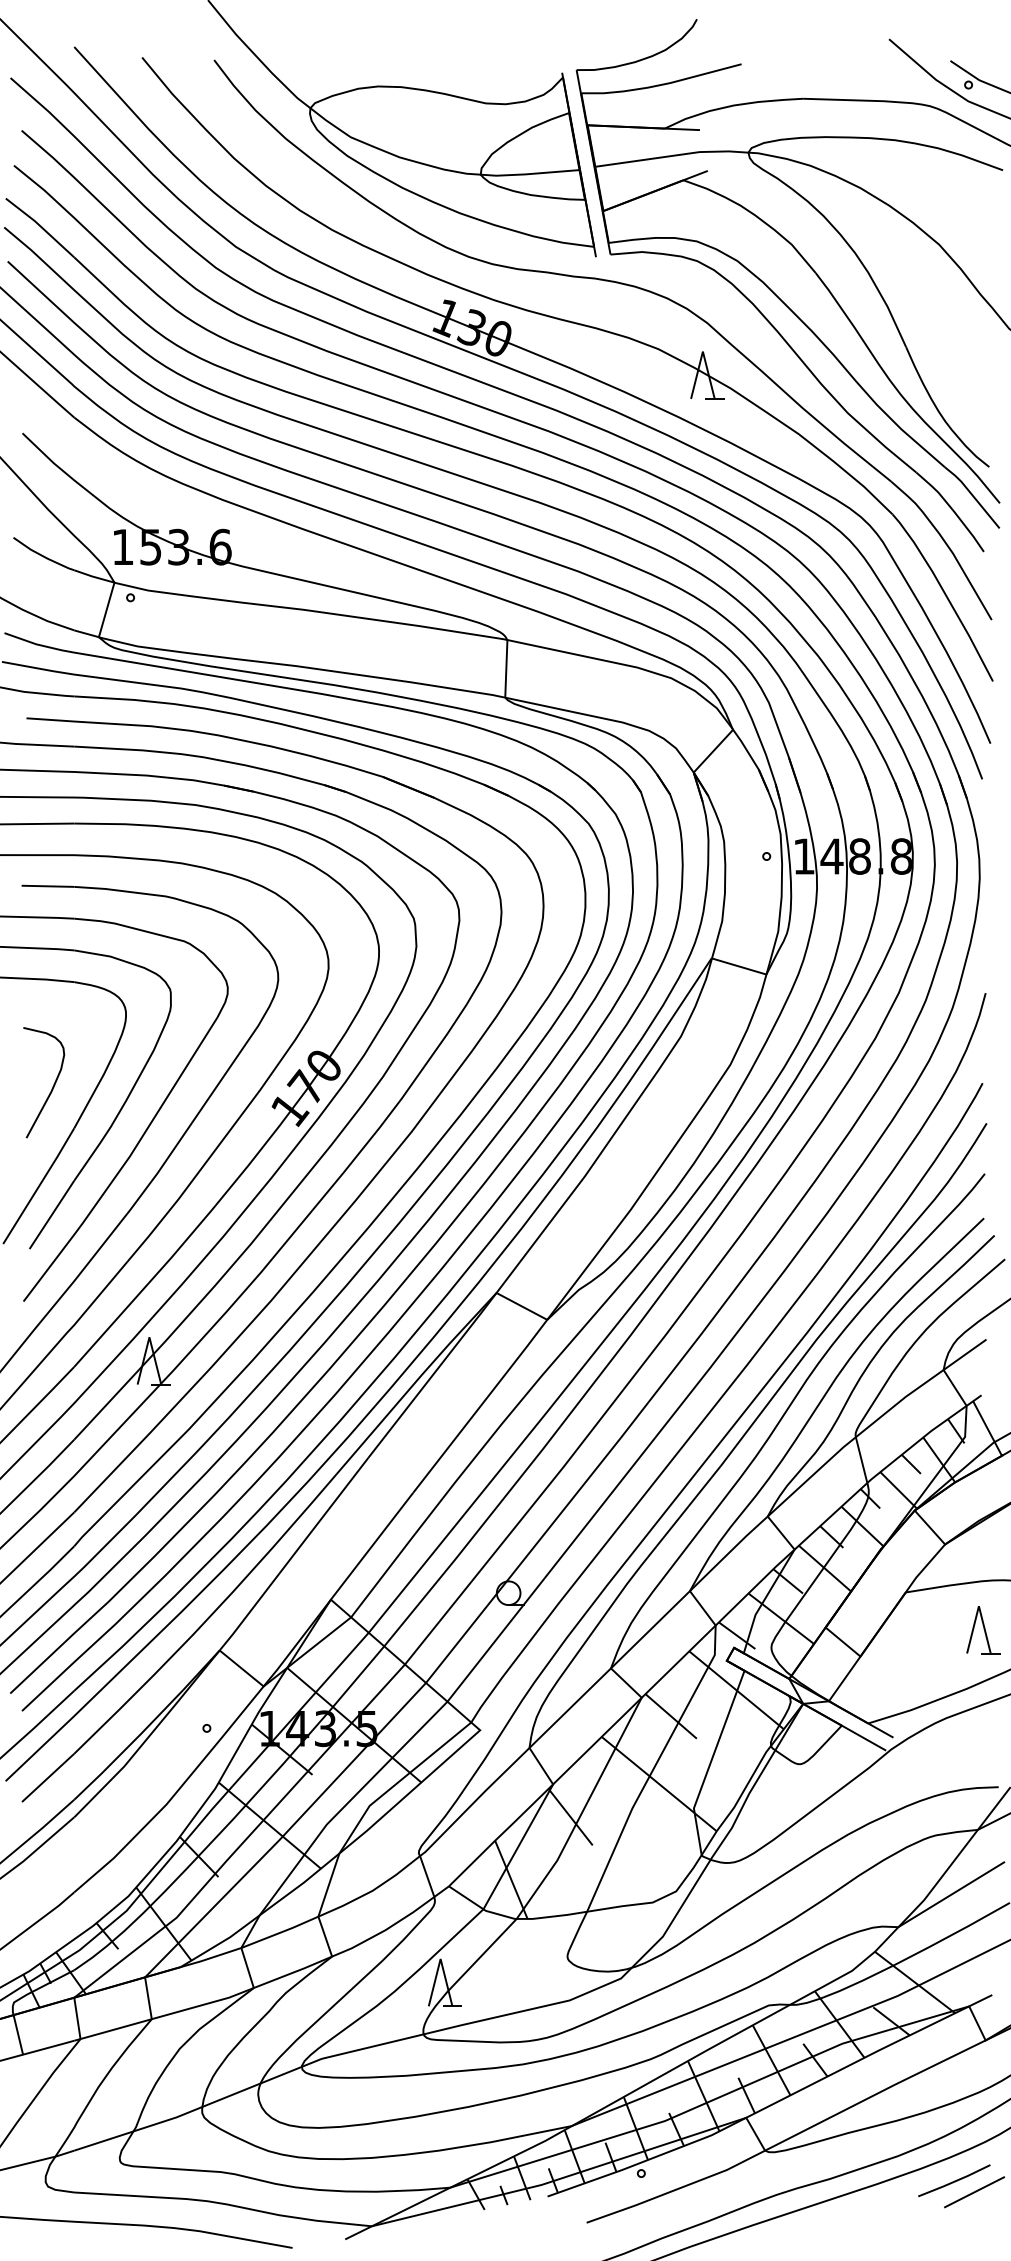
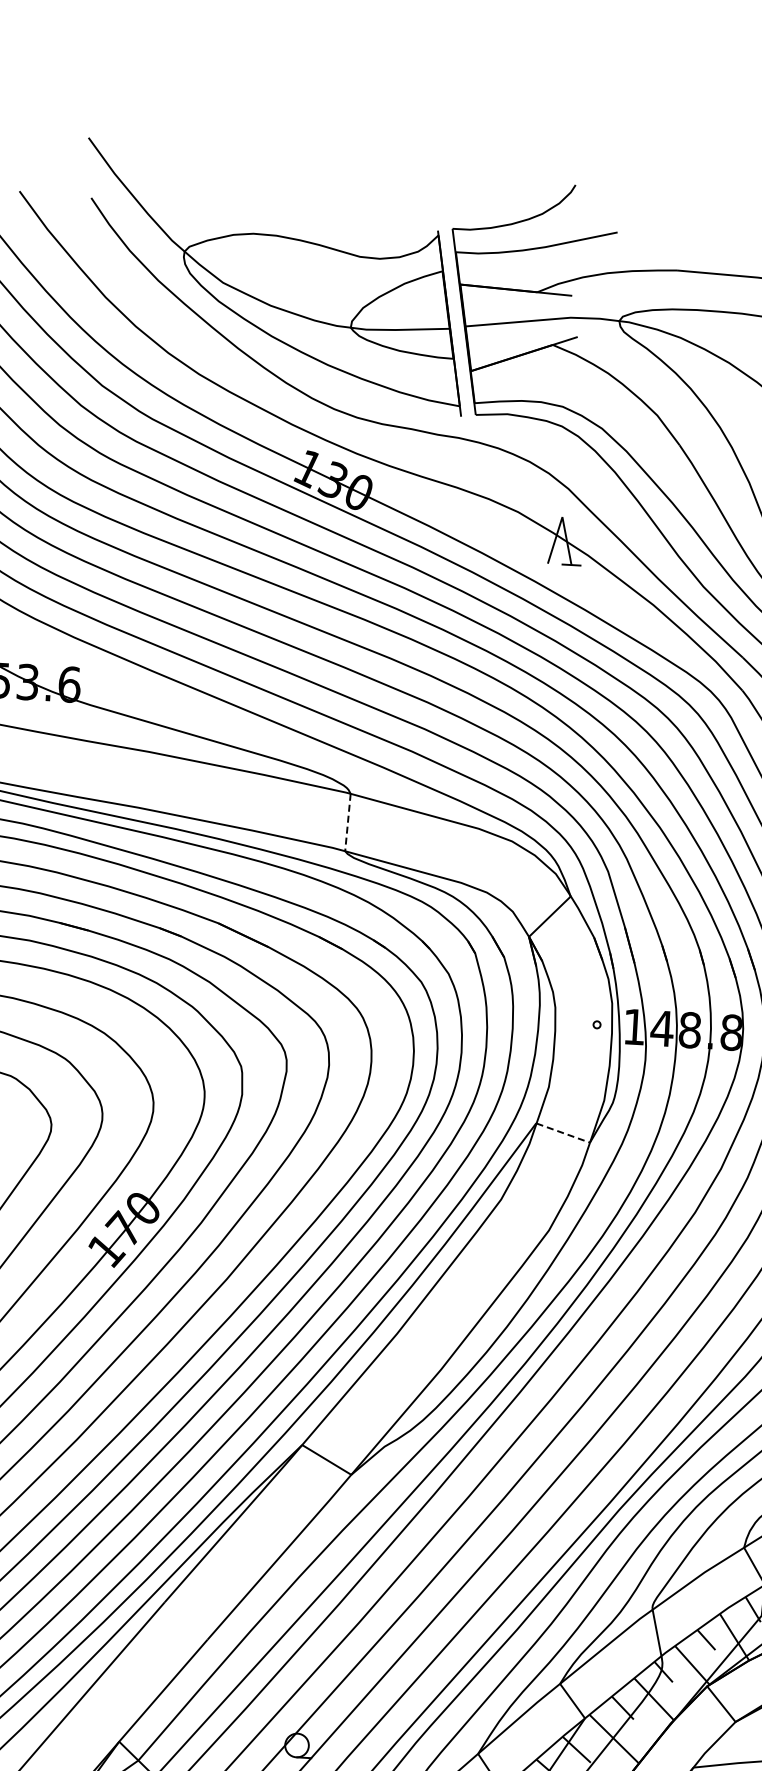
line: (506, 668) -> (348, 822), solid -> dashed
line: (739, 966) -> (563, 1133), solid -> dashed

